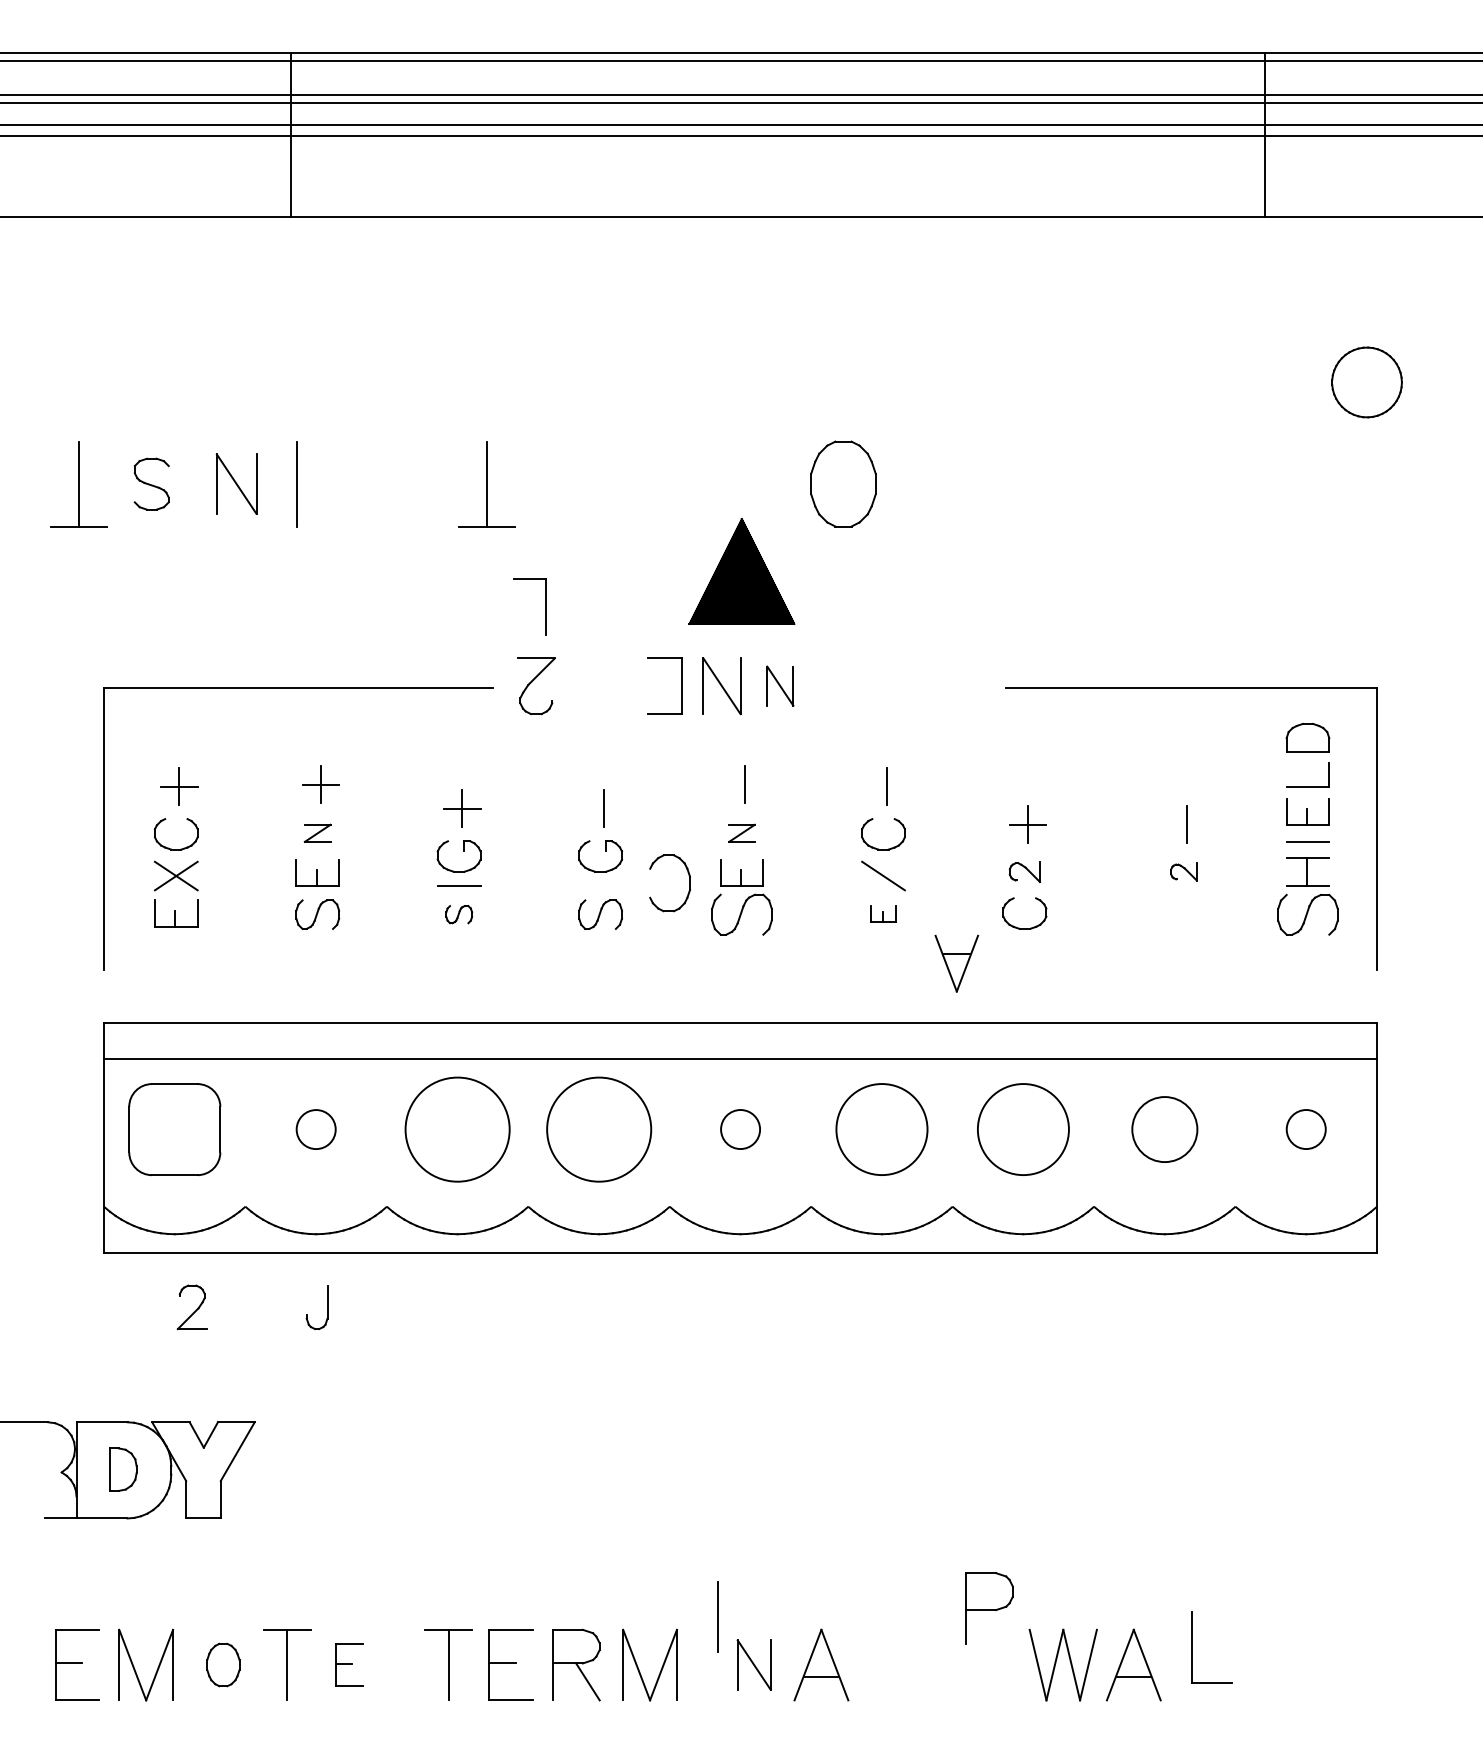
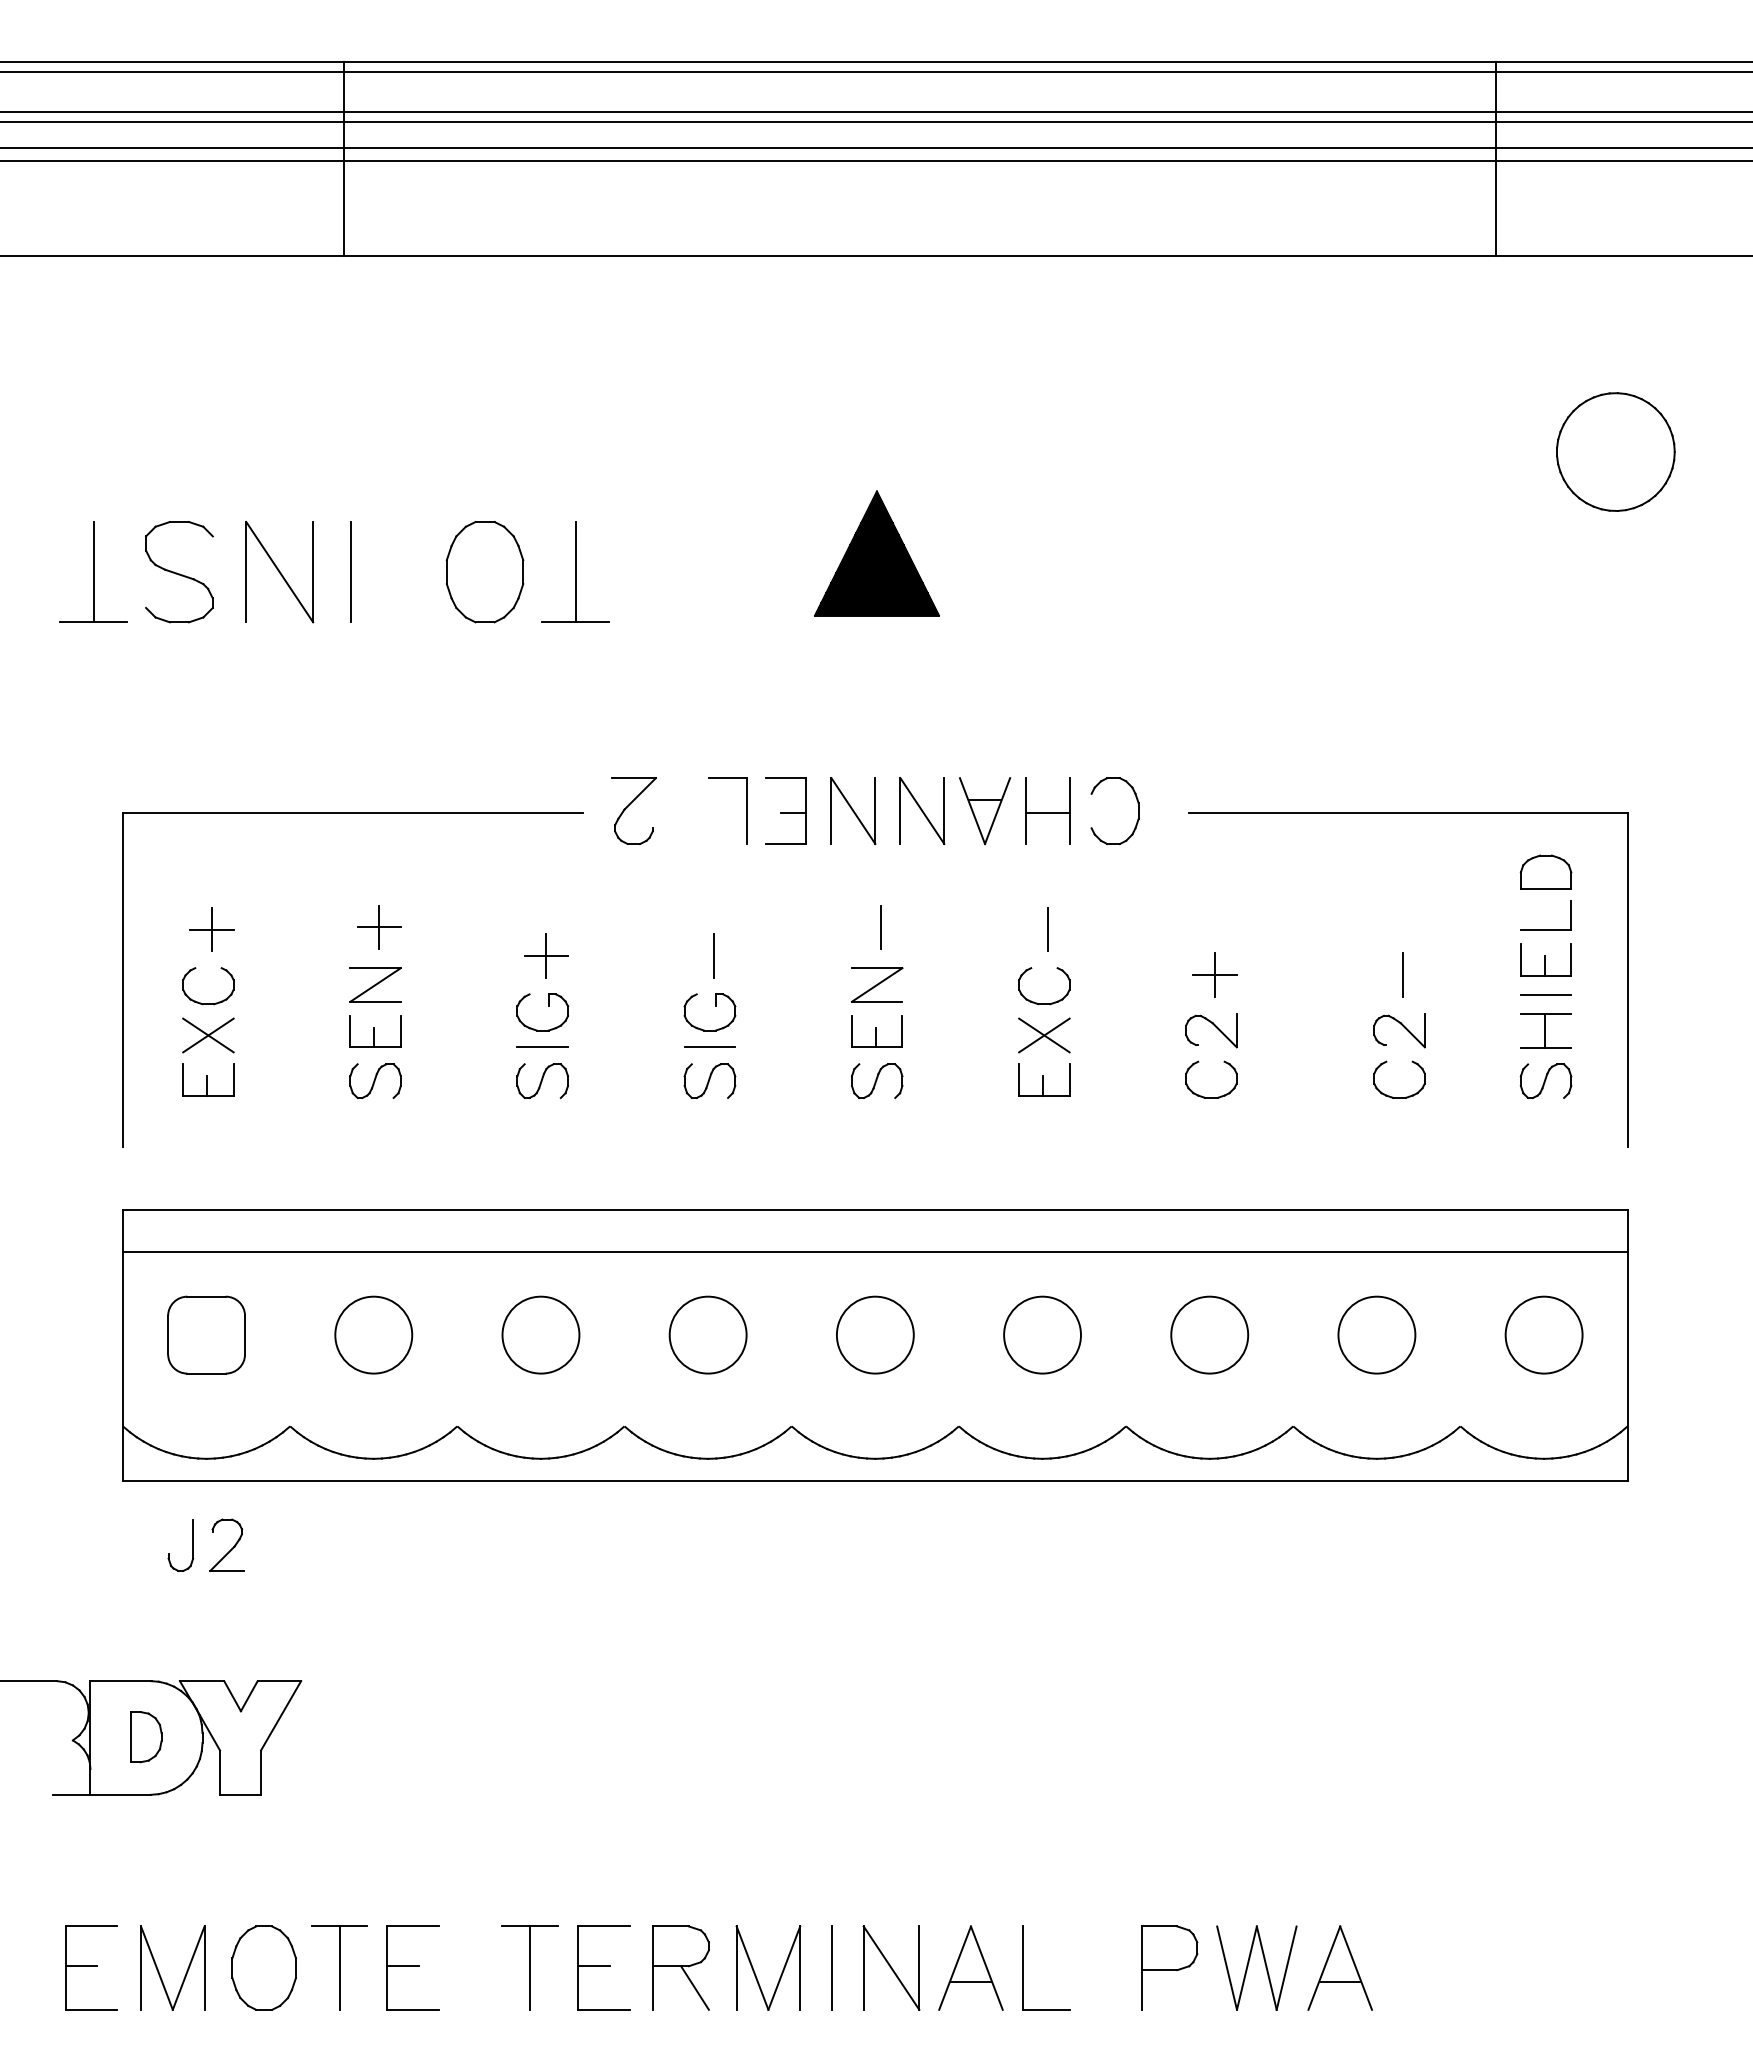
part: (1366, 382) -> (1615, 451), size x1.43
part: (151, 484) -> (179, 572), size x1.67
part: (236, 484) -> (279, 572), size x1.43
part: (843, 484) -> (484, 572), moved
part: (741, 571) -> (876, 553), moved
part: (546, 606) -> (746, 810), moved
part: (780, 685) -> (922, 810), size x1.43
part: (886, 685) -> (1047, 810), added
line: (671, 687) -> (793, 812), added
part: (317, 832) -> (375, 984), size x1.67
part: (741, 832) -> (876, 984), size x1.67
part: (1024, 871) -> (1211, 1030), size x1.43
part: (1183, 871) -> (1399, 1030), size x1.67
line: (883, 876) -> (1044, 1035), added
part: (689, 882) -> (1138, 810), moved
line: (600, 886) -> (709, 1047), added
part: (883, 913) -> (1044, 1079), size x1.67
part: (458, 914) -> (542, 1080), size x1.67
part: (742, 914) -> (877, 1080), size x0.71
part: (1307, 914) -> (1545, 1080), size x0.71
part: (1183, 928) -> (1399, 1097), added
part: (957, 963) -> (985, 810), moved
part: (174, 1129) -> (206, 1334), size x0.71
circle: (315, 1129) -> (373, 1334), size x1.67
circle: (457, 1129) -> (540, 1334), size x0.62
circle: (598, 1129) -> (707, 1334), size x0.62
circle: (740, 1129) -> (875, 1334), size x1.67
circle: (881, 1129) -> (1042, 1334), size x0.71
circle: (1023, 1129) -> (1209, 1334), size x0.71
circle: (1305, 1129) -> (1543, 1334), size x1.67
part: (326, 1307) -> (192, 1545), moved
part: (989, 1607) -> (1169, 1967), moved
line: (717, 1616) -> (831, 1967), moved
part: (1192, 1646) -> (1023, 1967), moved
part: (222, 1664) -> (263, 1967), size x1.67
part: (348, 1664) -> (412, 1967), size x1.67
part: (754, 1664) -> (891, 1967), size x1.43

